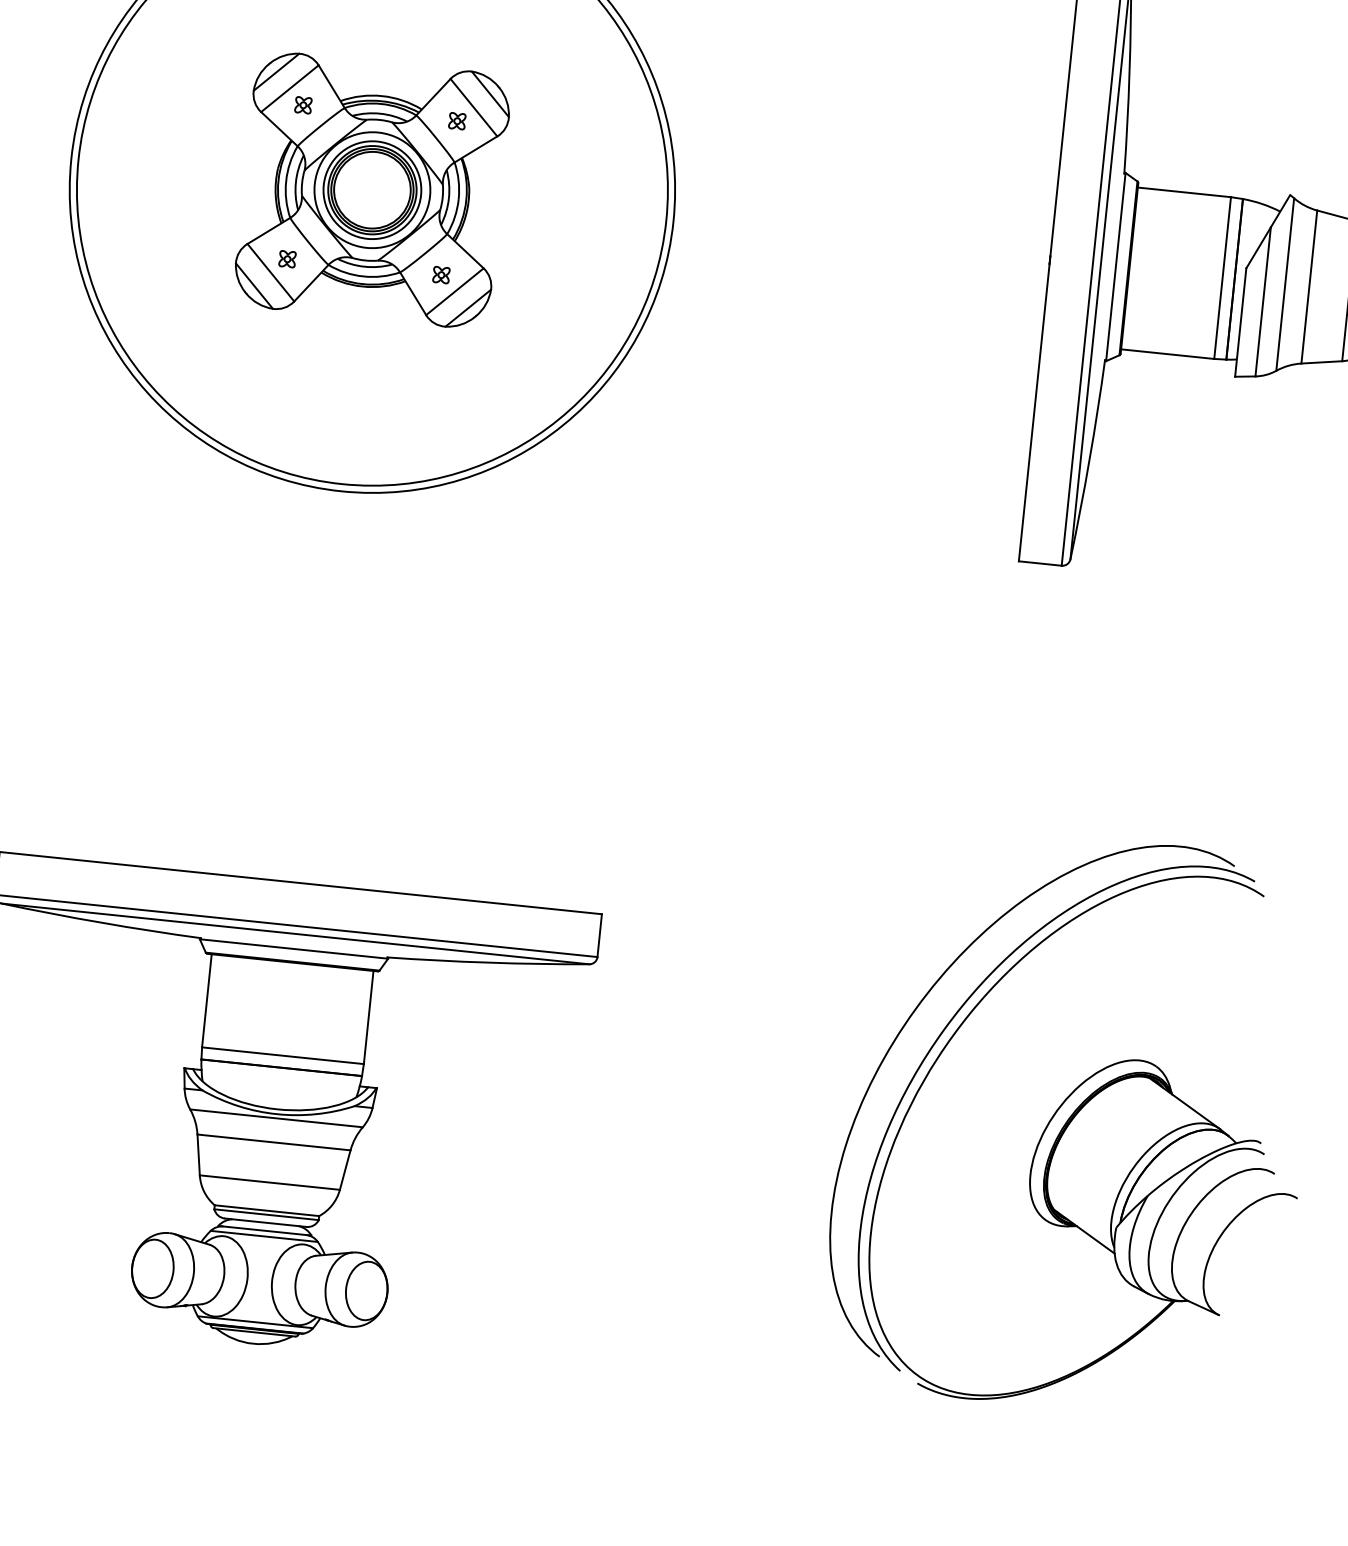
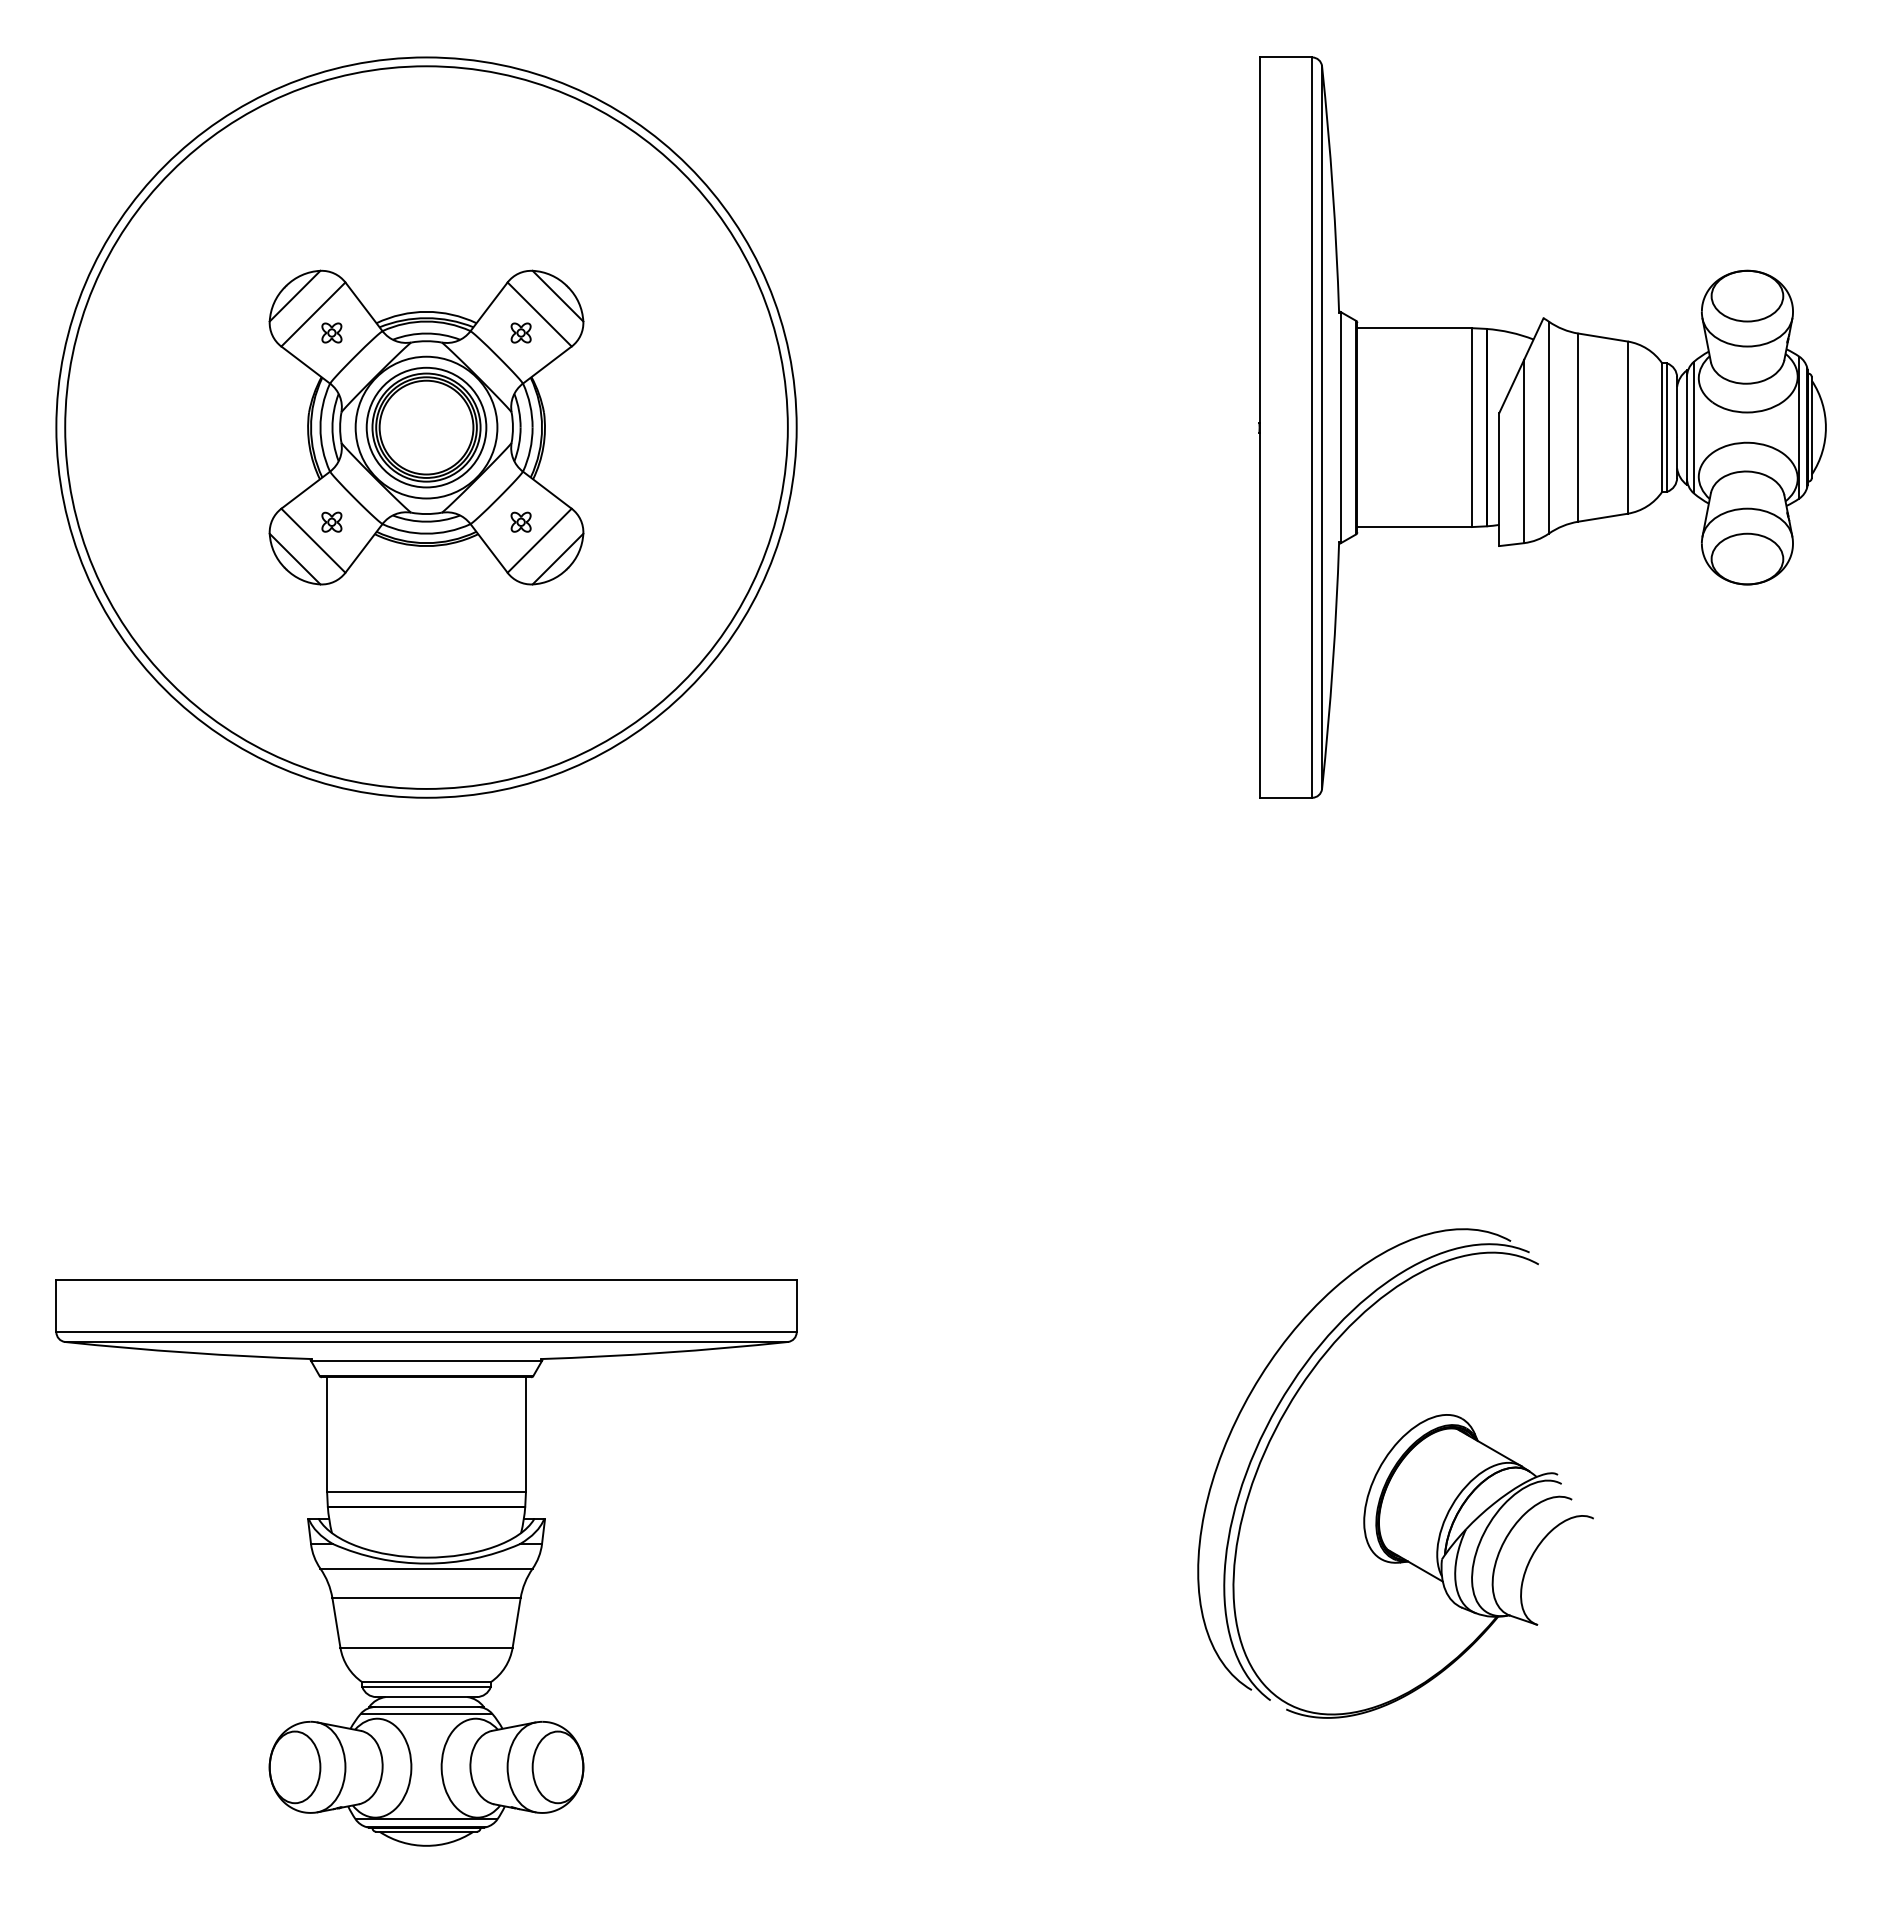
part: (1072, 1122) -> (1395, 1473), size x0.7

